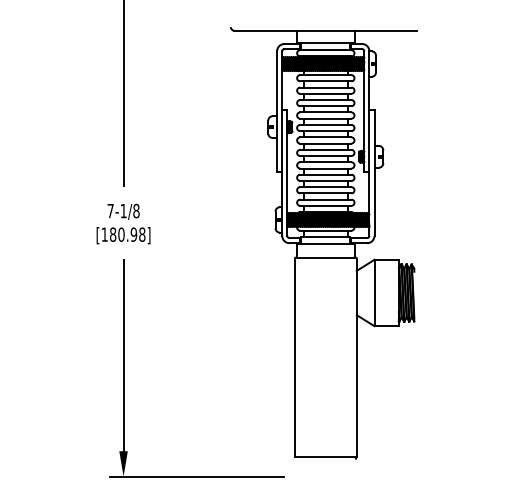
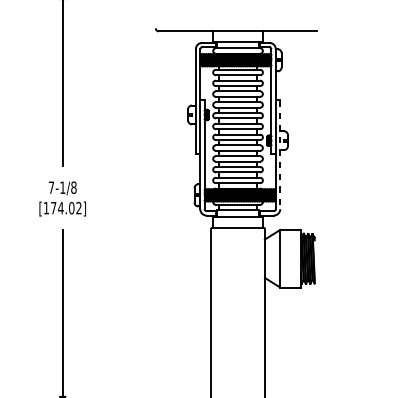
line: (374, 173) -> (280, 155), solid -> dashed
text: (127, 234) -> (66, 208), [180.98] -> [174.02]

